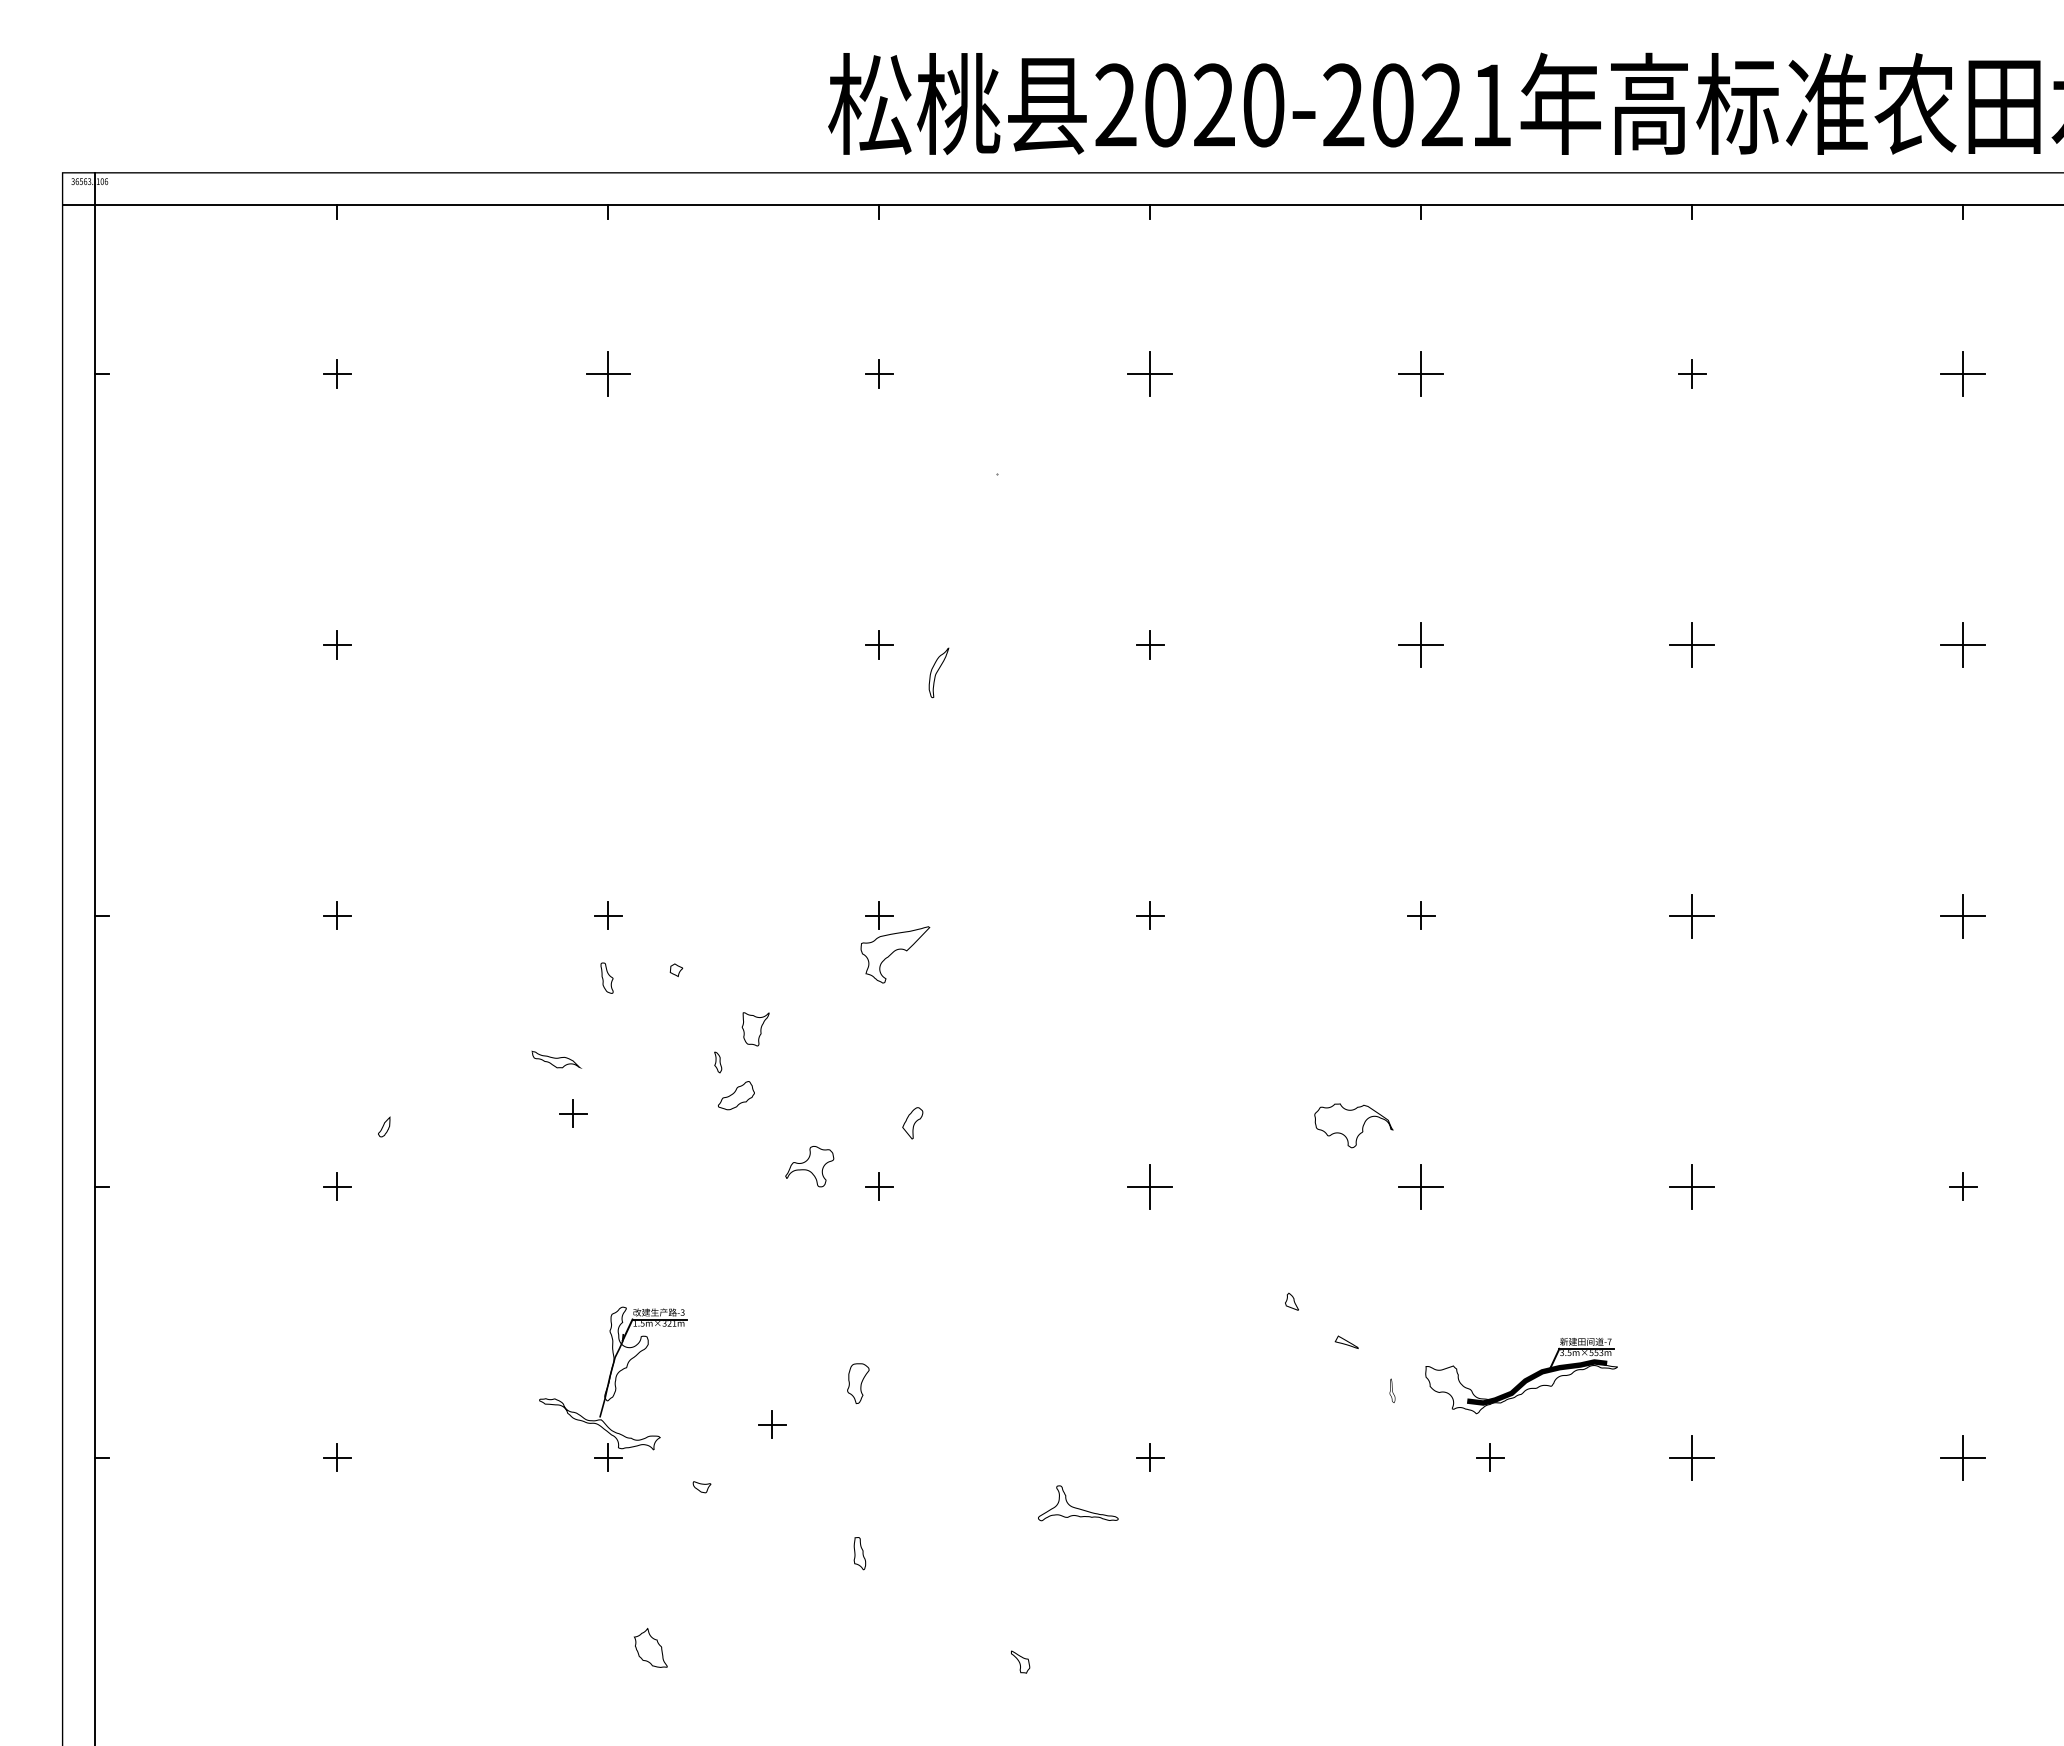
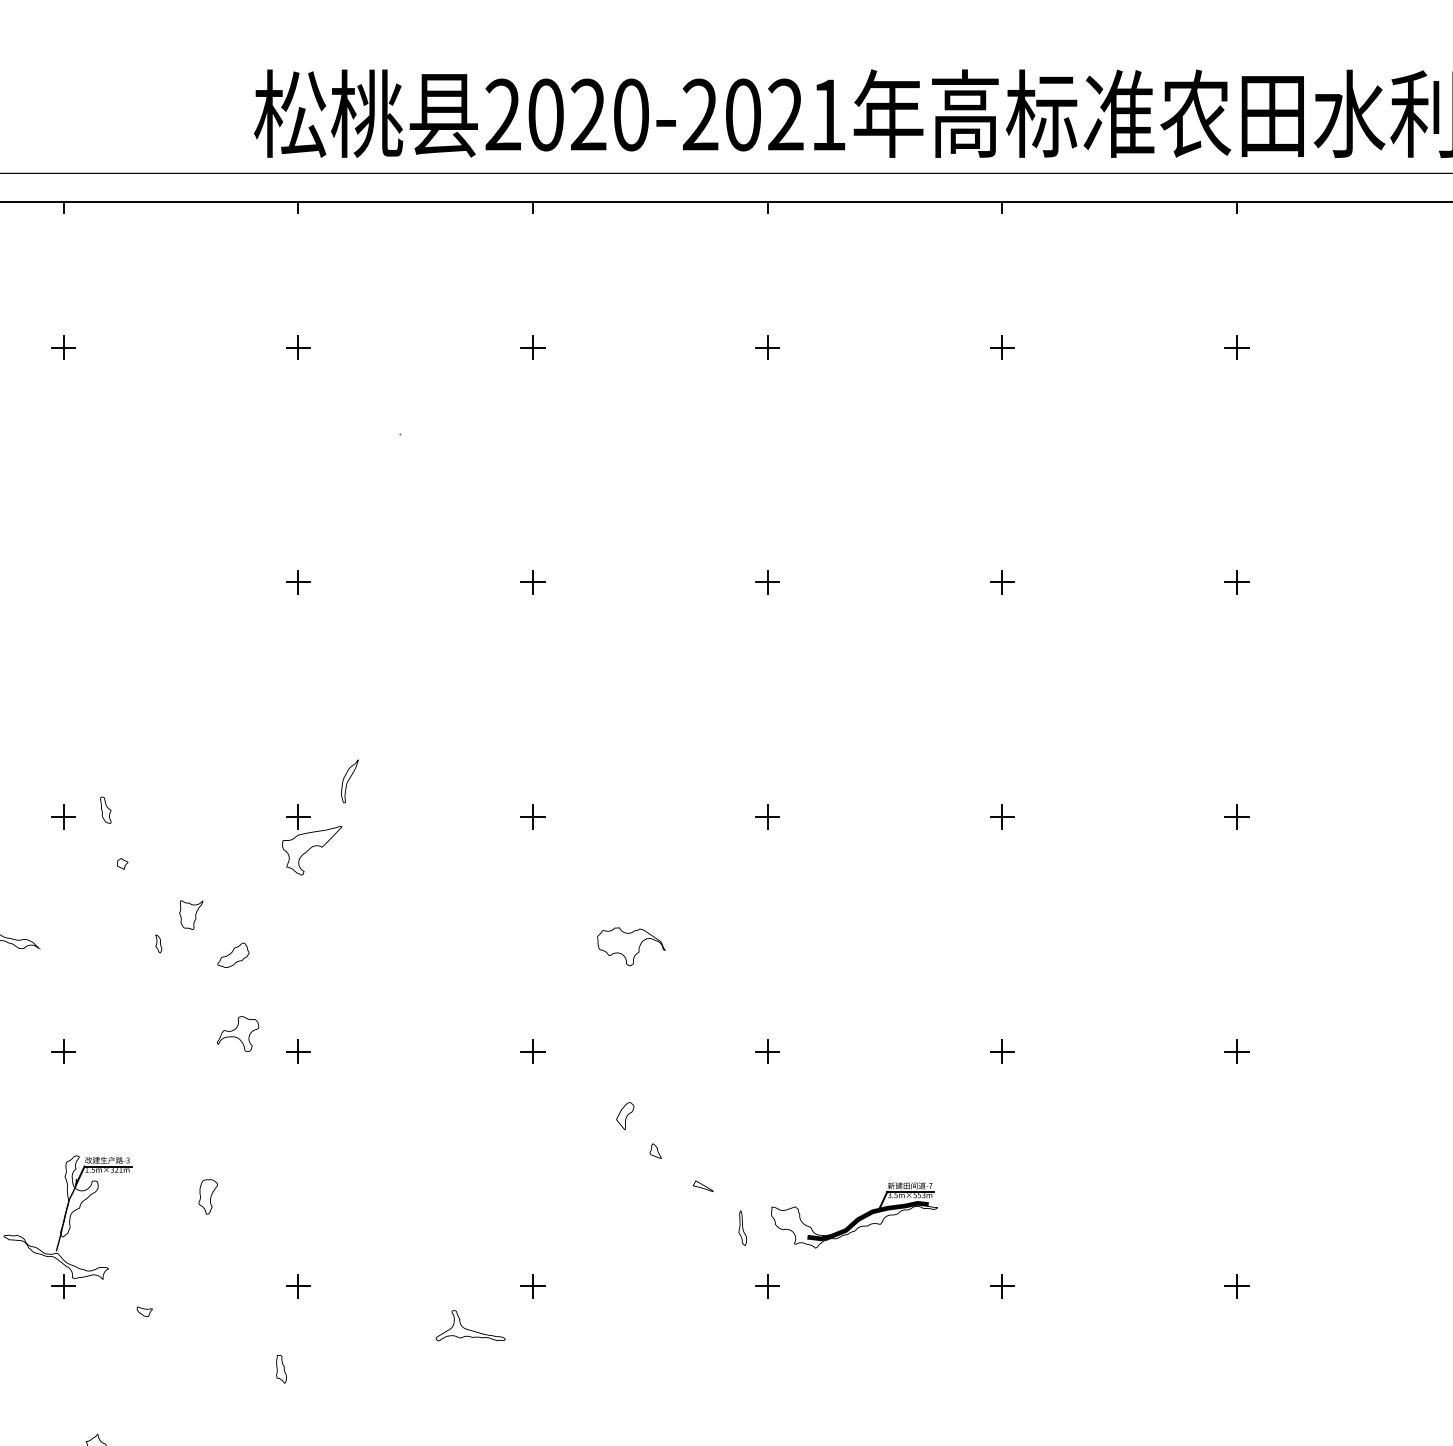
part: (608, 373) -> (63, 347), size x0.62
part: (1150, 373) -> (533, 347), size x0.62
part: (1421, 373) -> (767, 347), size x0.62
part: (1963, 373) -> (1237, 347), size x0.62
part: (1421, 644) -> (767, 581), size x0.62
part: (1692, 644) -> (1002, 581), size x0.62
part: (1963, 644) -> (1237, 581), size x0.62
part: (938, 672) -> (349, 781), moved
part: (1692, 915) -> (1002, 816), size x0.62
part: (1963, 915) -> (1237, 816), size x0.62
part: (606, 977) -> (105, 809), moved
part: (736, 1095) -> (233, 955), moved
part: (573, 1113) -> (63, 1051), moved
part: (912, 1123) -> (624, 1116), moved
part: (1353, 1125) -> (631, 946), moved
part: (1150, 1186) -> (533, 1051), size x0.62
part: (1421, 1186) -> (767, 1051), size x0.62
part: (1692, 1186) -> (1002, 1051), size x0.62
part: (858, 1383) -> (208, 1196), moved
part: (1392, 1390) -> (742, 1228), size x1.67
part: (772, 1424) -> (298, 1286), moved
part: (1490, 1457) -> (767, 1286), moved
part: (1692, 1457) -> (1002, 1286), size x0.62
part: (1963, 1457) -> (1237, 1286), size x0.62

